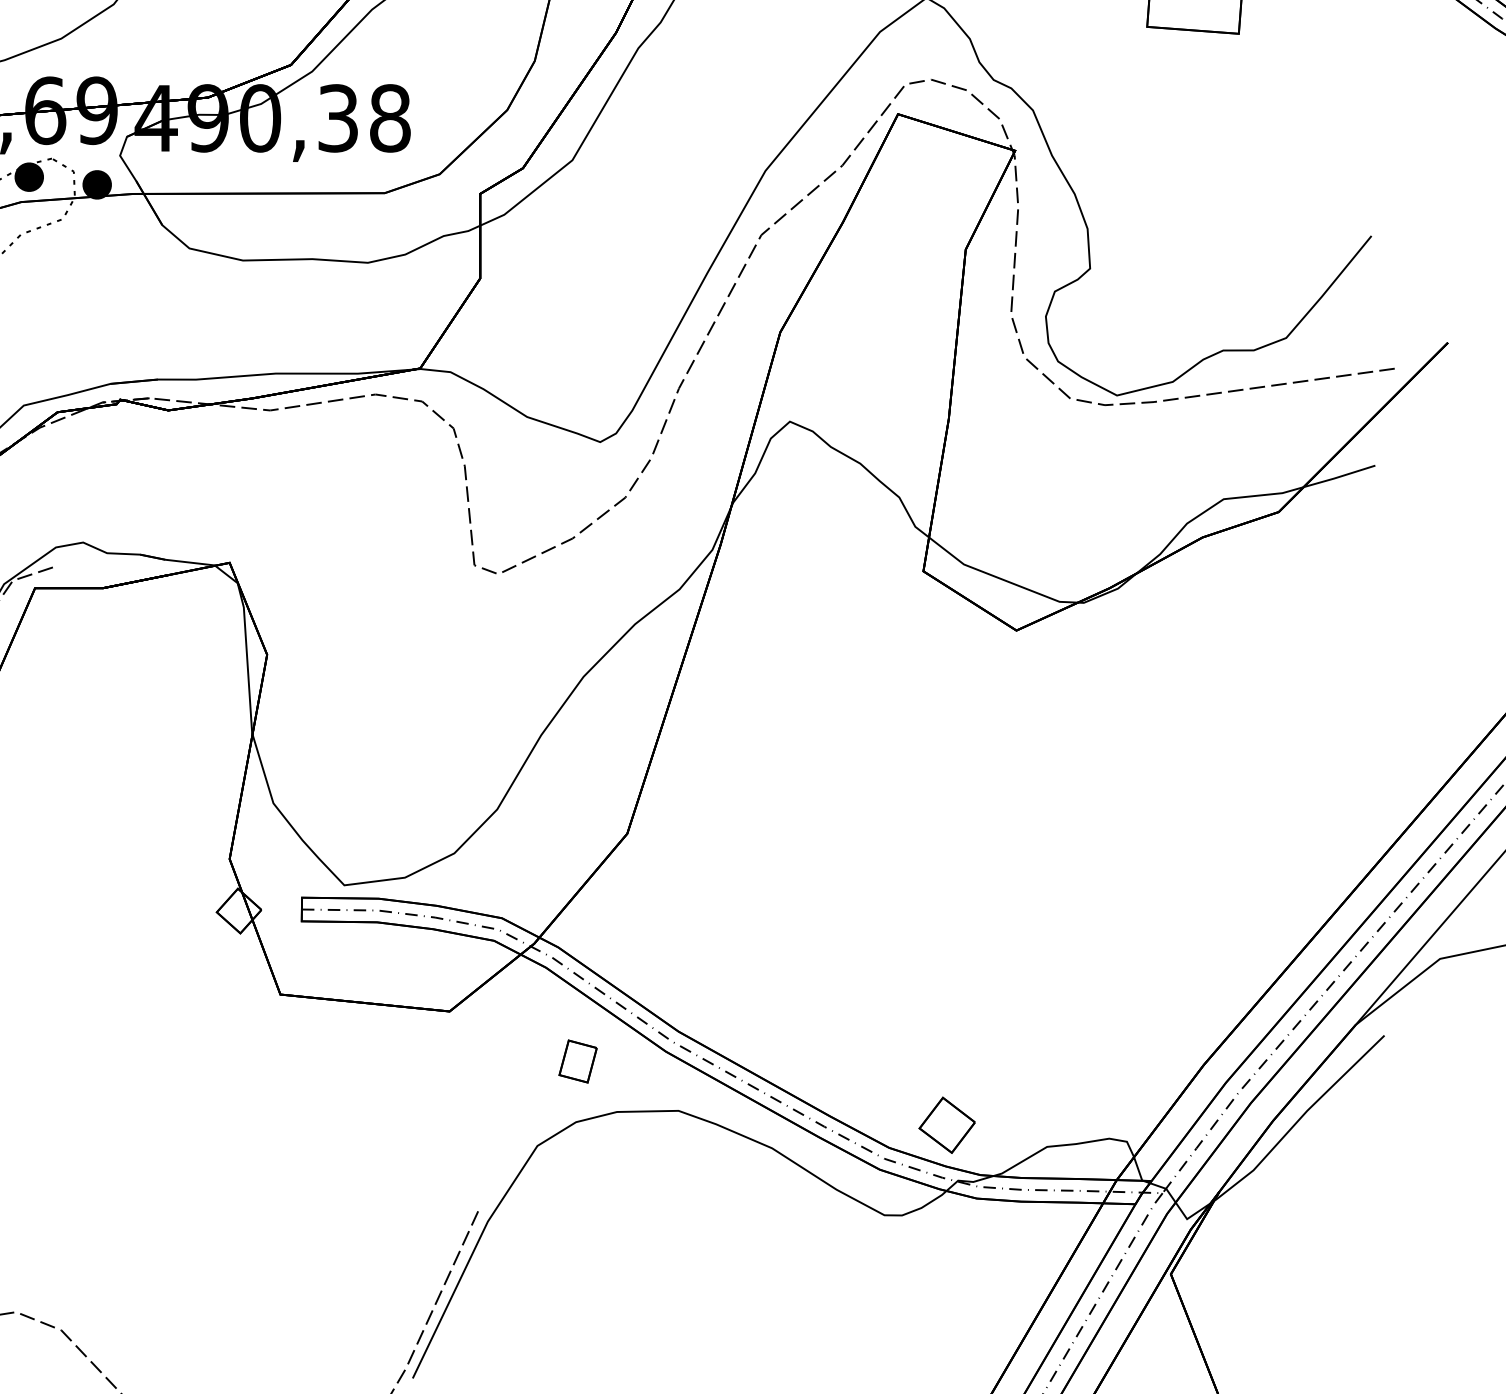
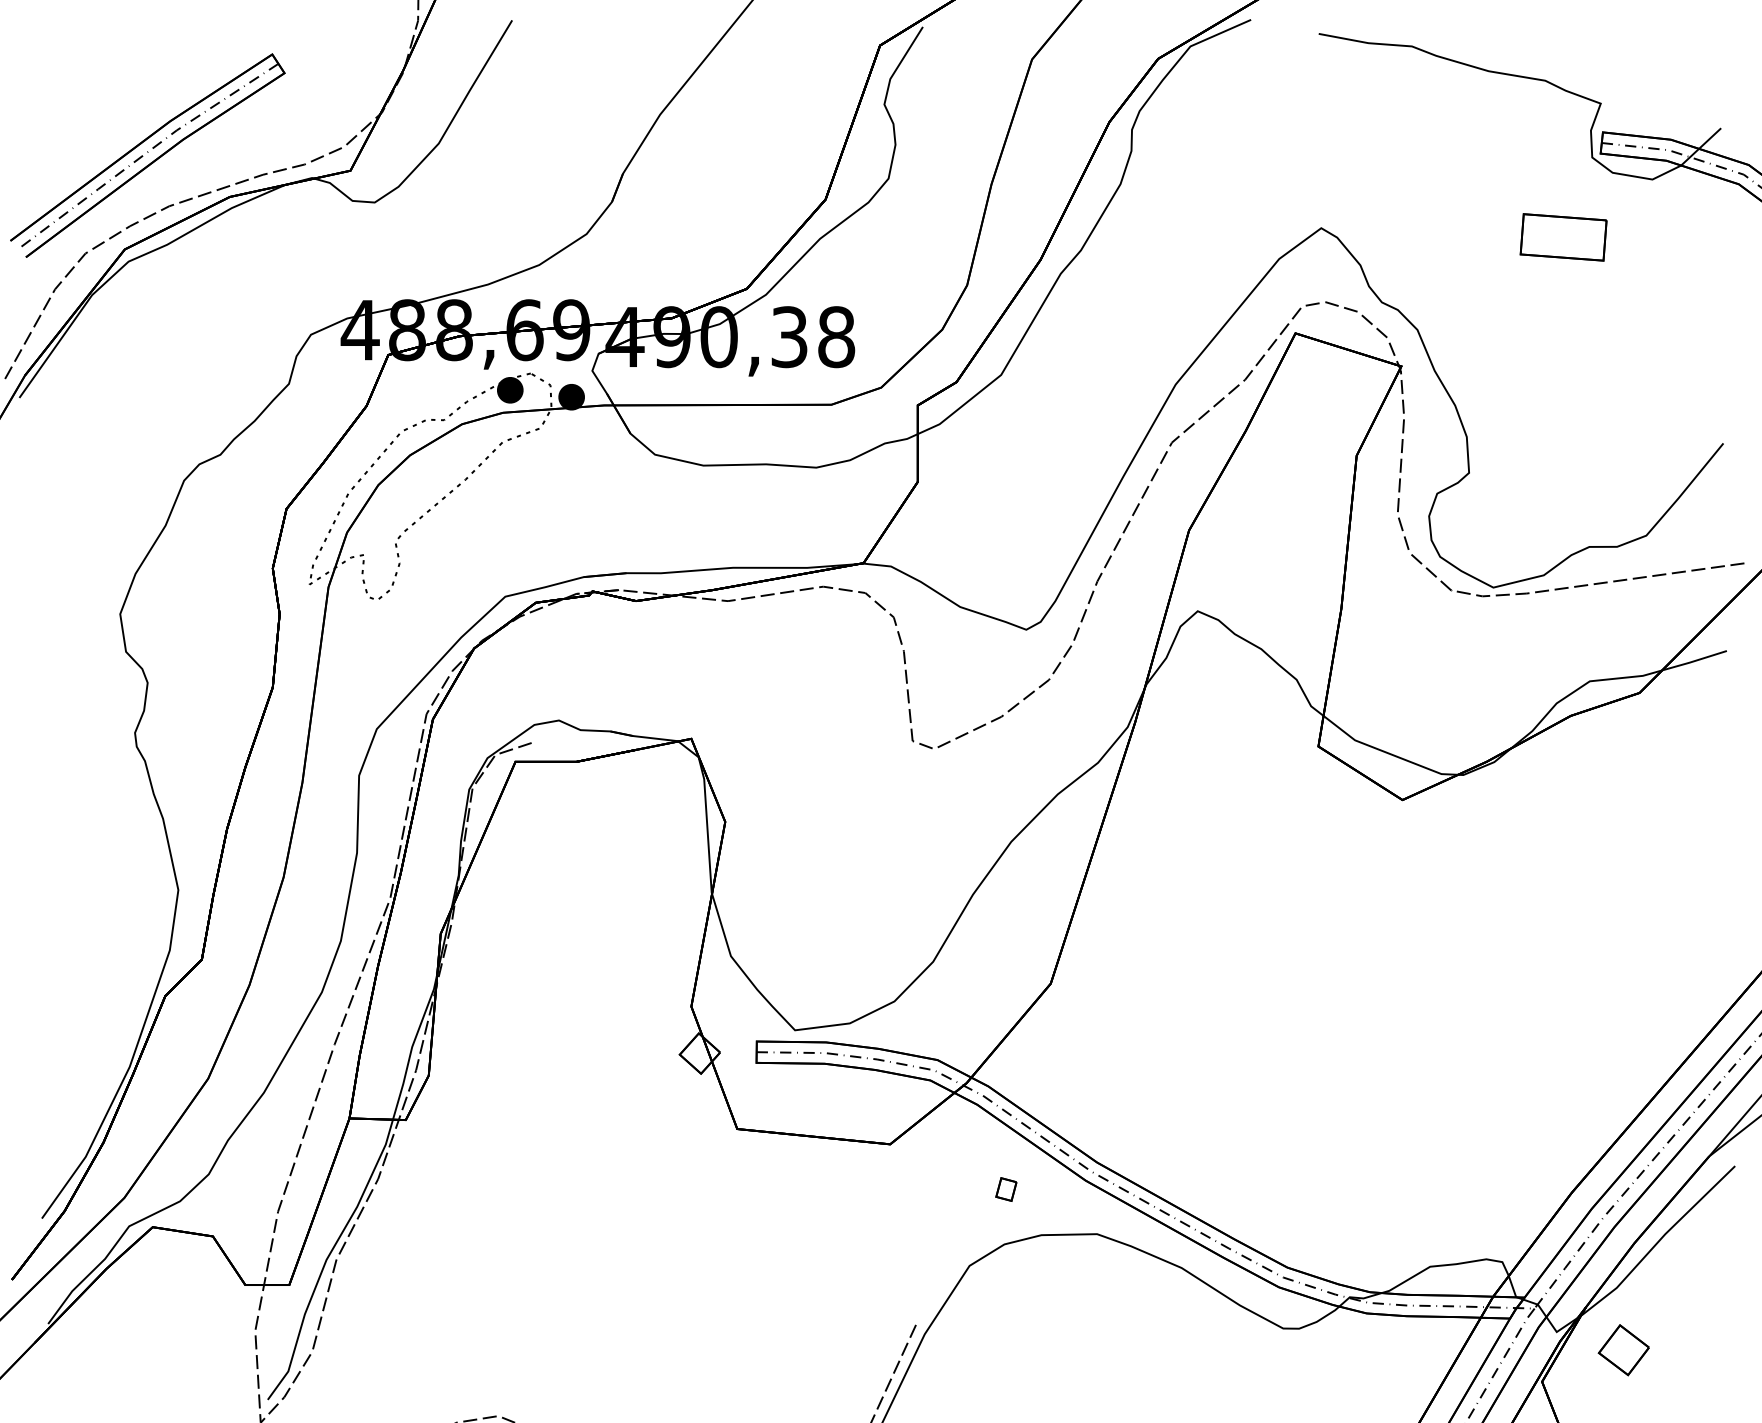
part: (578, 1061) -> (1006, 1189), size x0.6
part: (946, 1125) -> (1623, 1350), moved

